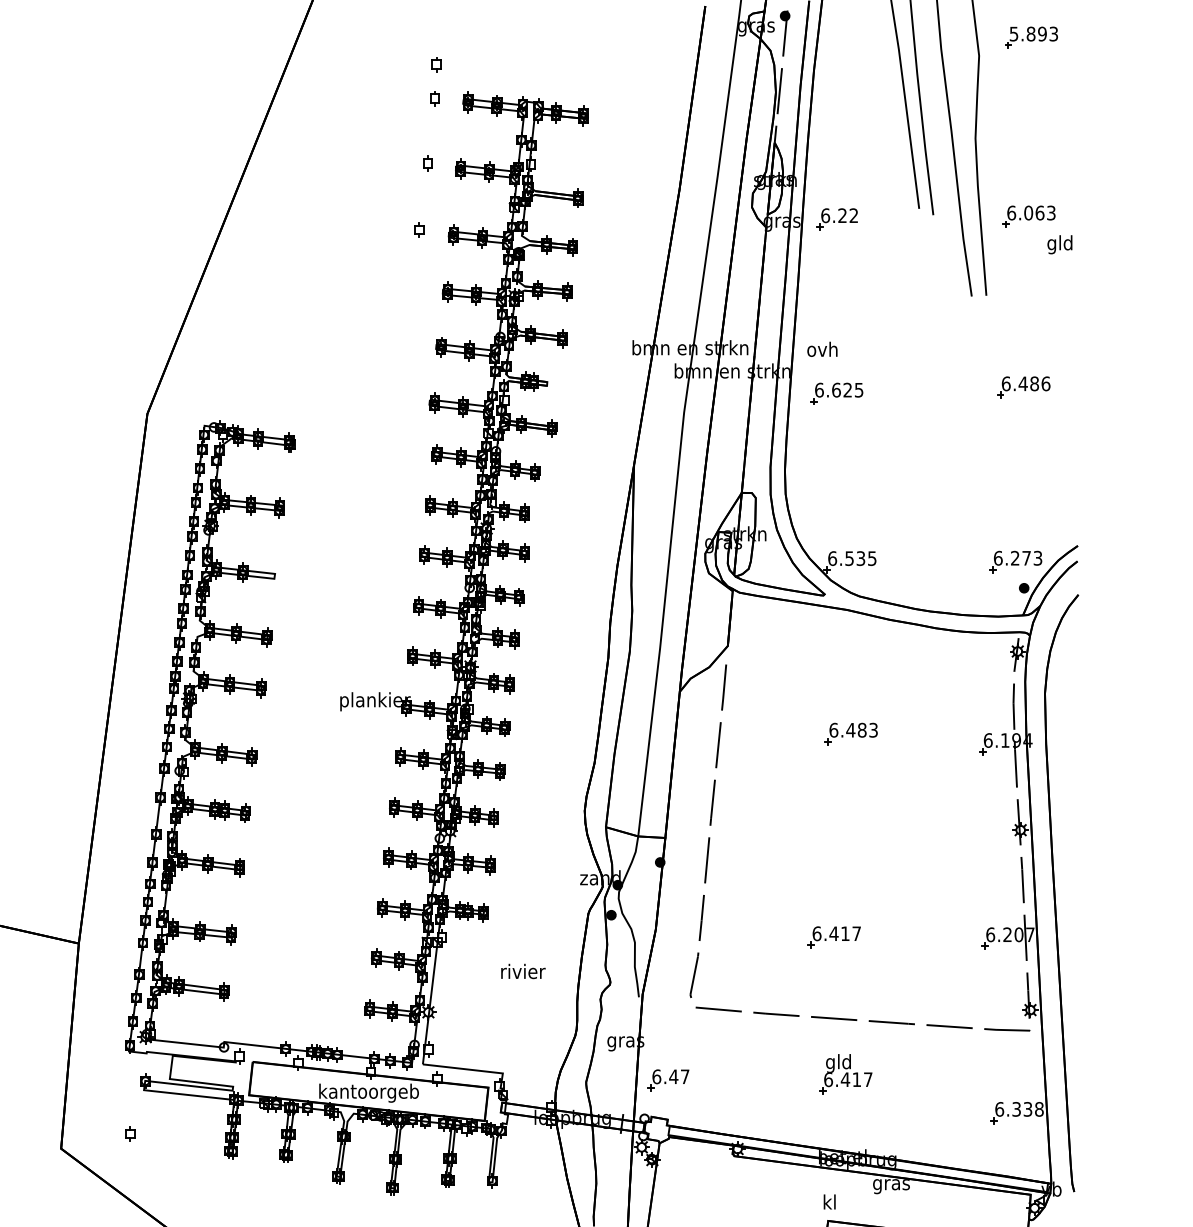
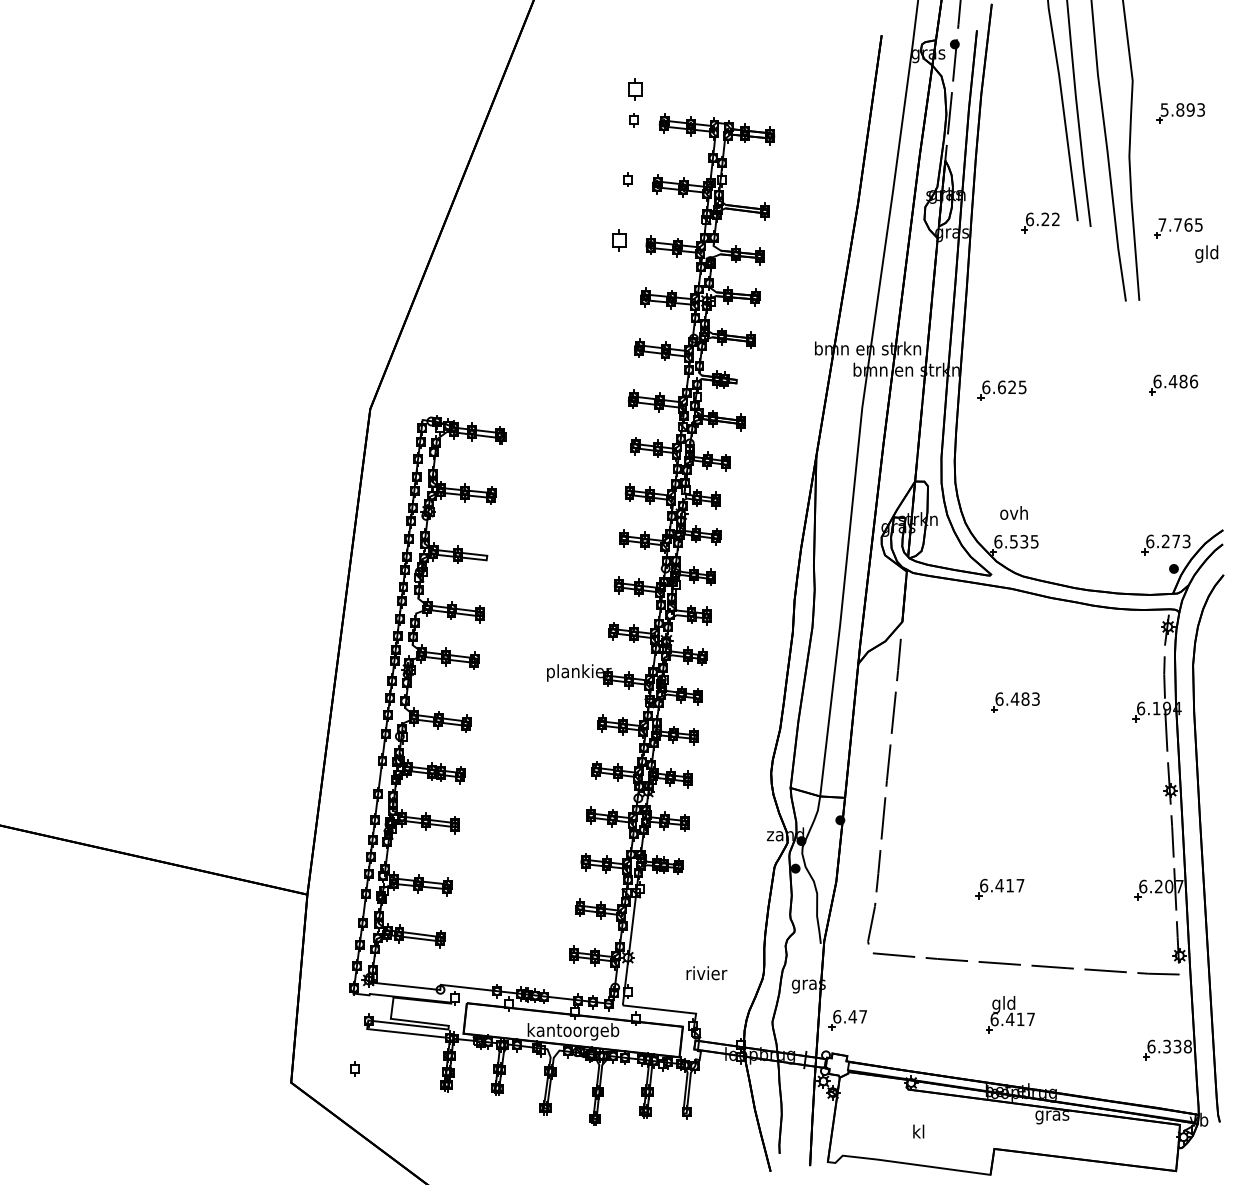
part: (1031, 37) -> (1180, 113), moved
part: (436, 64) -> (635, 88), size x1.6
text: (1031, 212) -> (1180, 224), 6.063 -> 7.765
part: (837, 219) -> (1040, 222), moved
part: (419, 229) -> (619, 240), size x1.6
text: (821, 348) -> (1013, 512), moved
text: (522, 971) -> (706, 973), moved
text: (829, 1201) -> (918, 1131), moved

